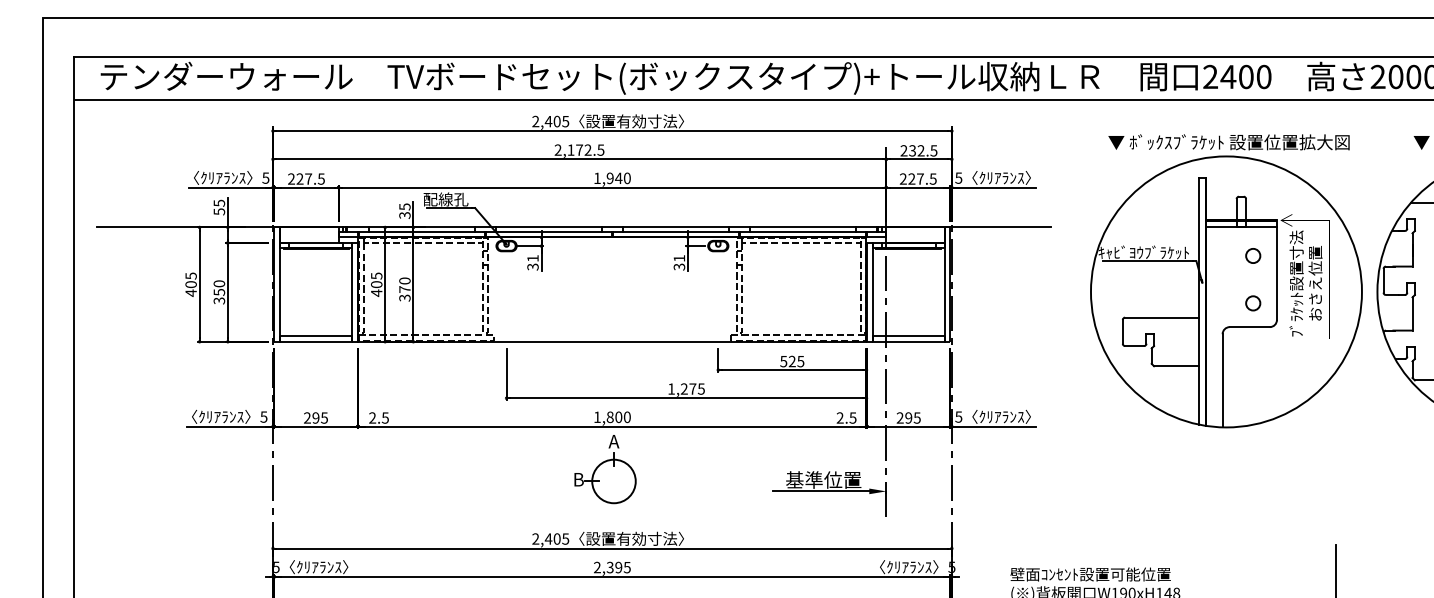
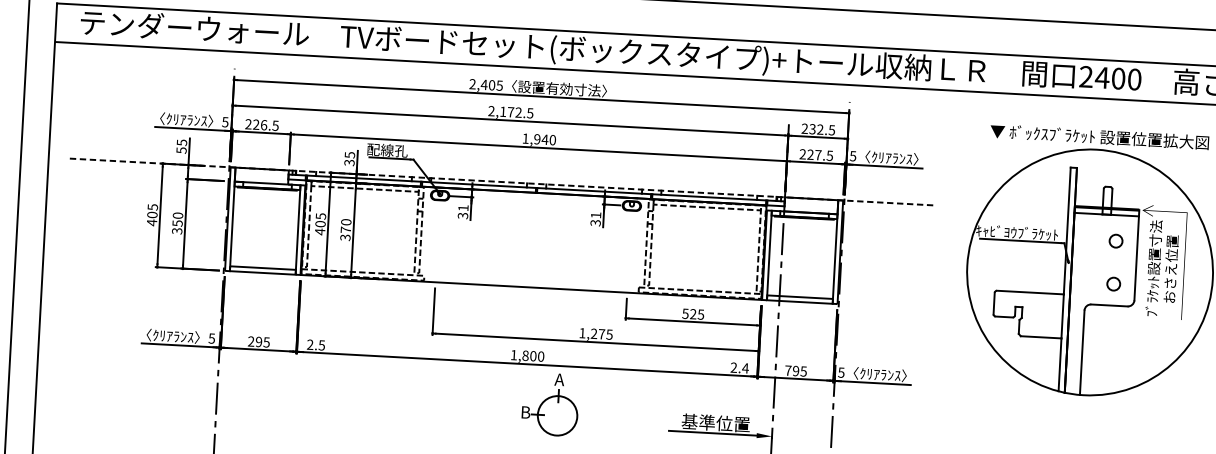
text: (308, 178) -> (263, 124), 227.5 -> 226.5
line: (573, 227) -> (501, 182), solid -> dashed
text: (852, 417) -> (745, 367), 2.5 -> 2.4
text: (899, 417) -> (787, 370), 295 -> 795
part: (605, 469) -> (550, 404), moved

